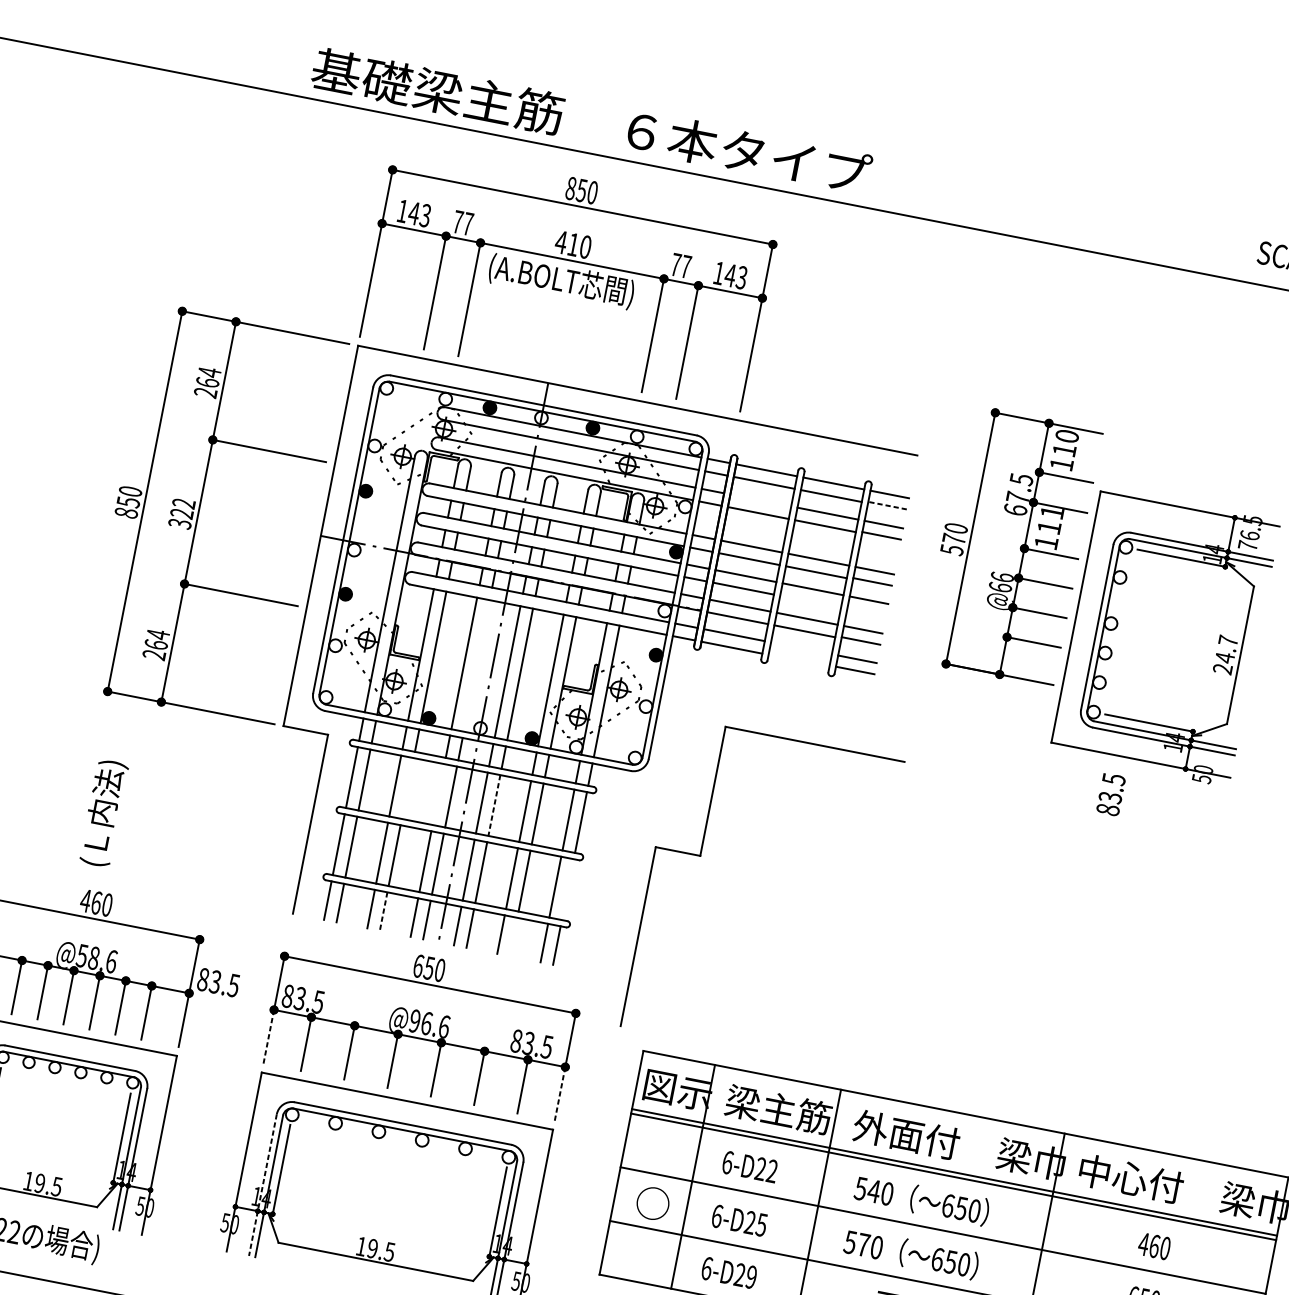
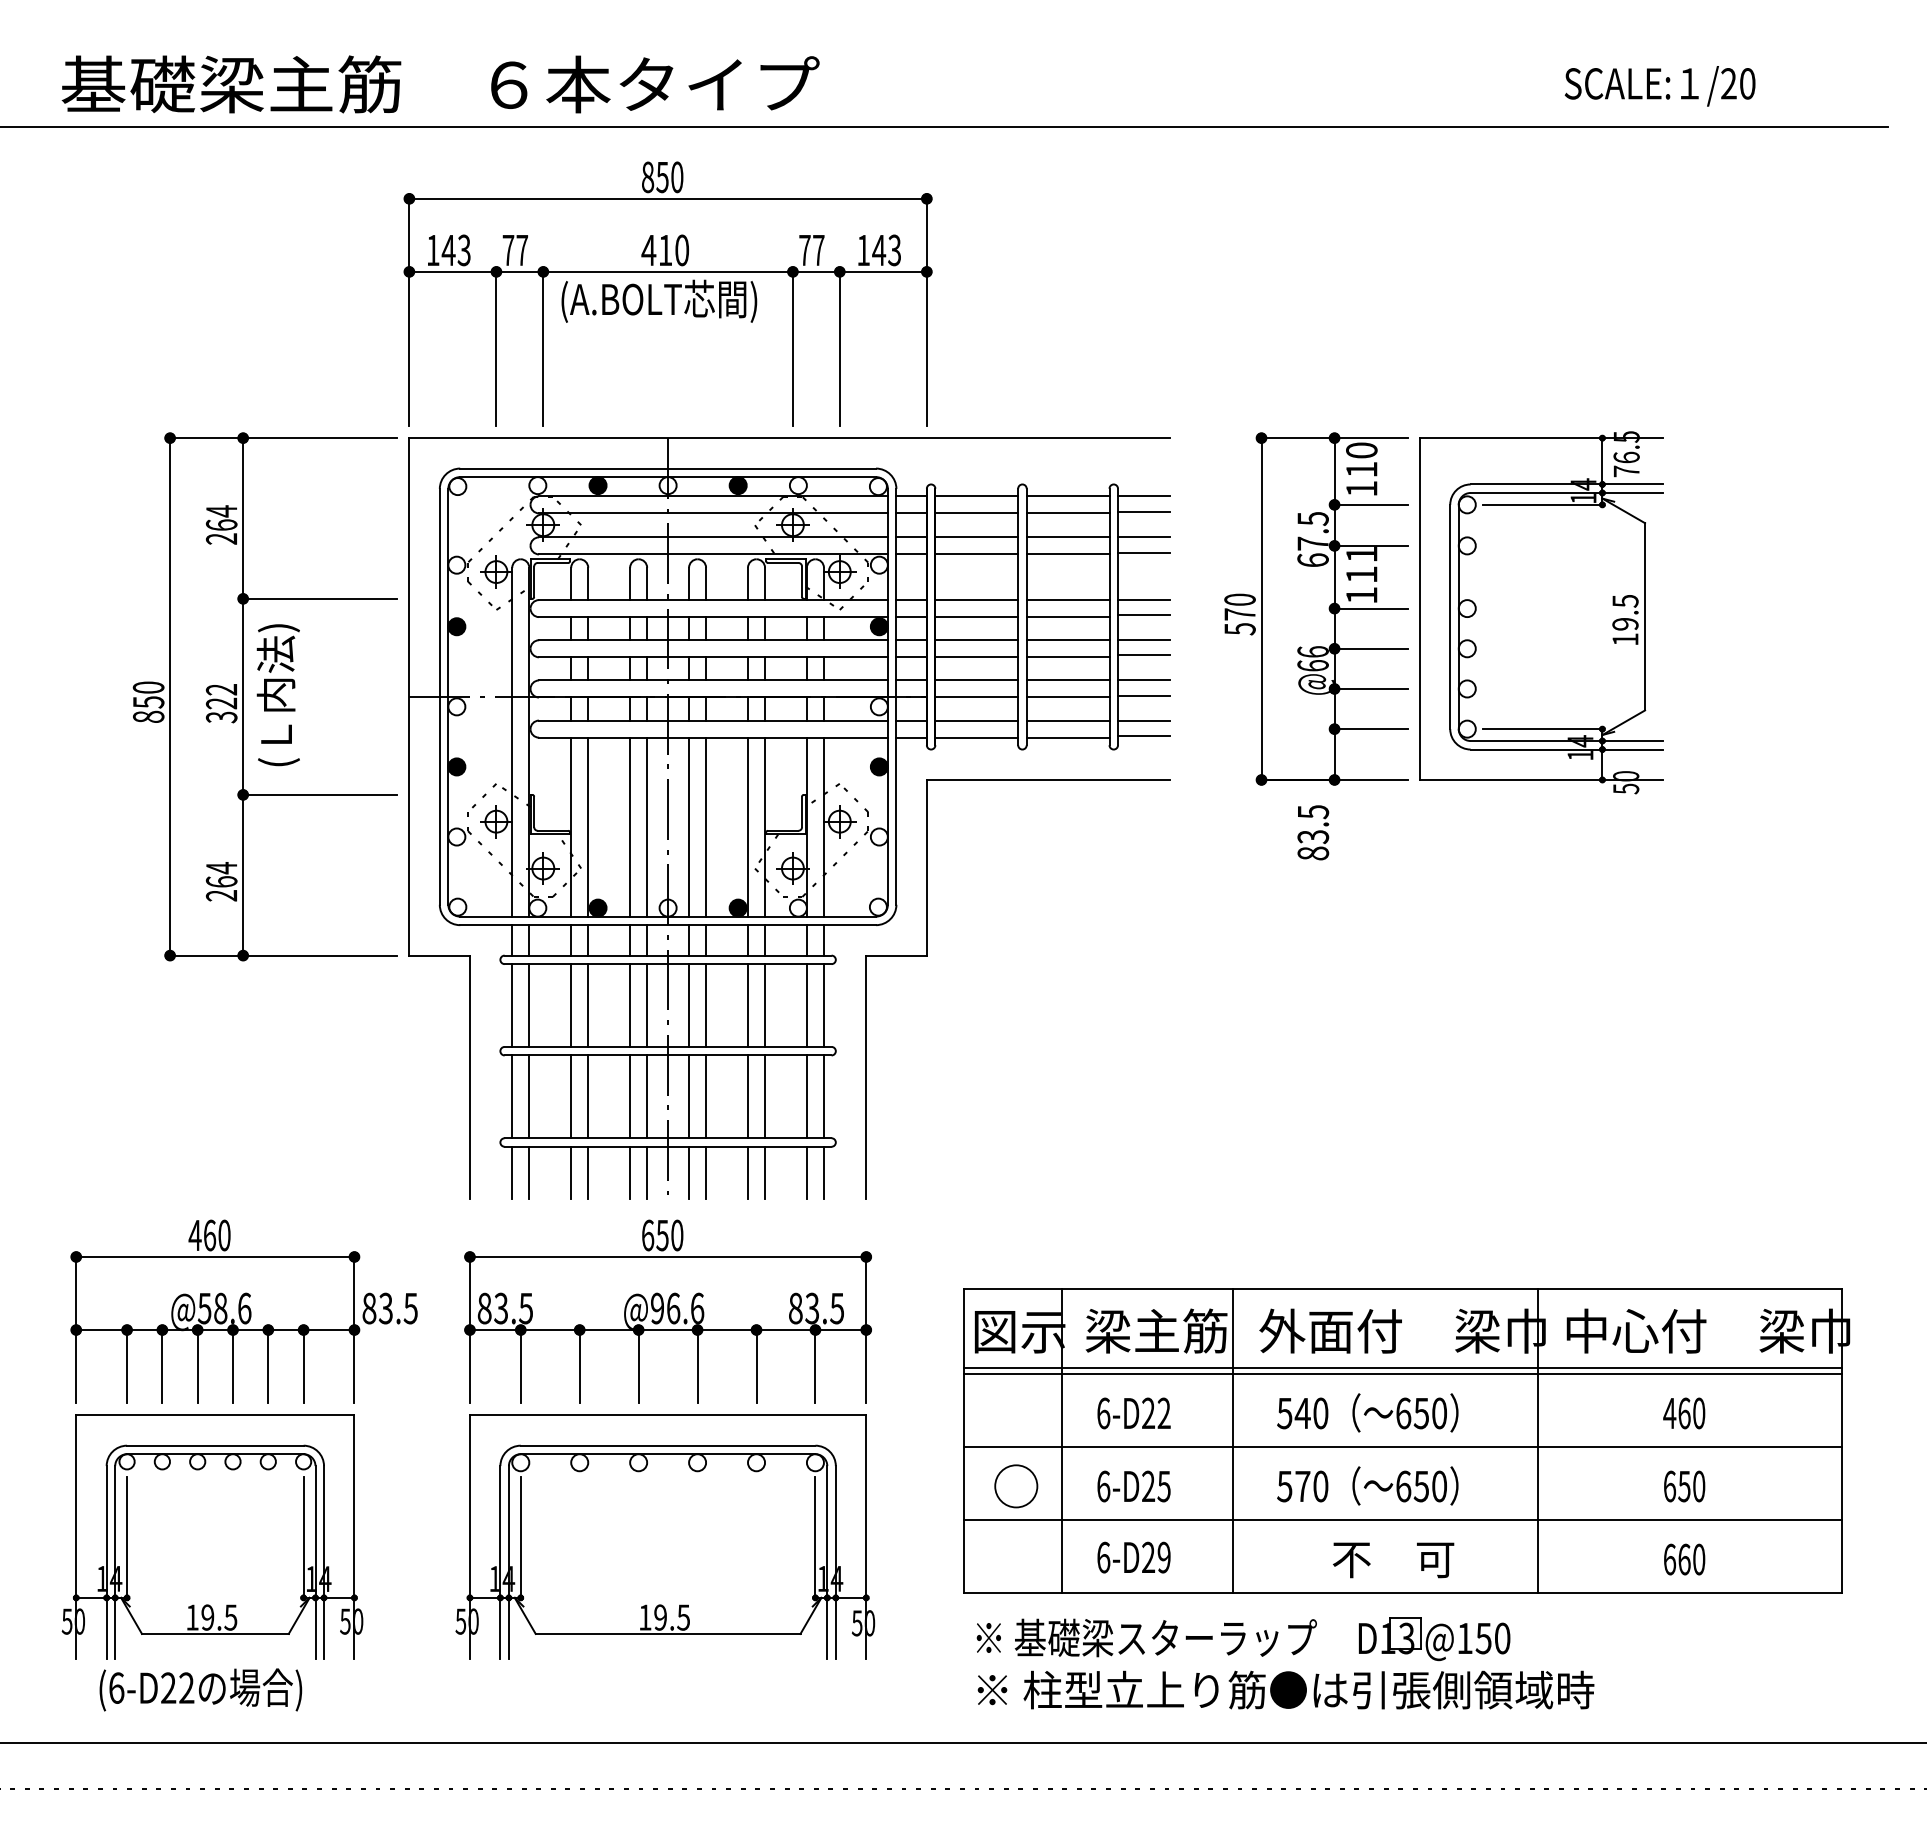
text: (591, 121) -> (440, 84), moved
line: (760, 500) -> (976, 537), added
line: (887, 505) -> (1143, 511), dashed -> solid
part: (1011, 545) -> (1316, 608), moved
line: (810, 601) -> (1067, 657), added
line: (867, 611) -> (1144, 655), added
line: (801, 648) -> (1067, 720), added
text: (1225, 654) -> (1625, 619), 24.7 -> 19.5
line: (798, 660) -> (1067, 737), added
line: (477, 665) -> (647, 826), added
line: (407, 788) -> (588, 1005), added
line: (438, 794) -> (630, 1005), added
text: (1111, 794) -> (1313, 832), moved
line: (494, 806) -> (706, 1006), dashed -> solid
text: (103, 813) -> (277, 695), moved
part: (700, 856) -> (927, 956), moved
line: (567, 889) -> (823, 1096), added
line: (383, 912) -> (588, 1173), dashed -> solid
line: (513, 936) -> (765, 1172), added
line: (268, 1036) -> (469, 1366), dashed -> solid
line: (560, 1093) -> (866, 1366), dashed -> solid
line: (263, 1185) -> (500, 1562), dashed -> solid

